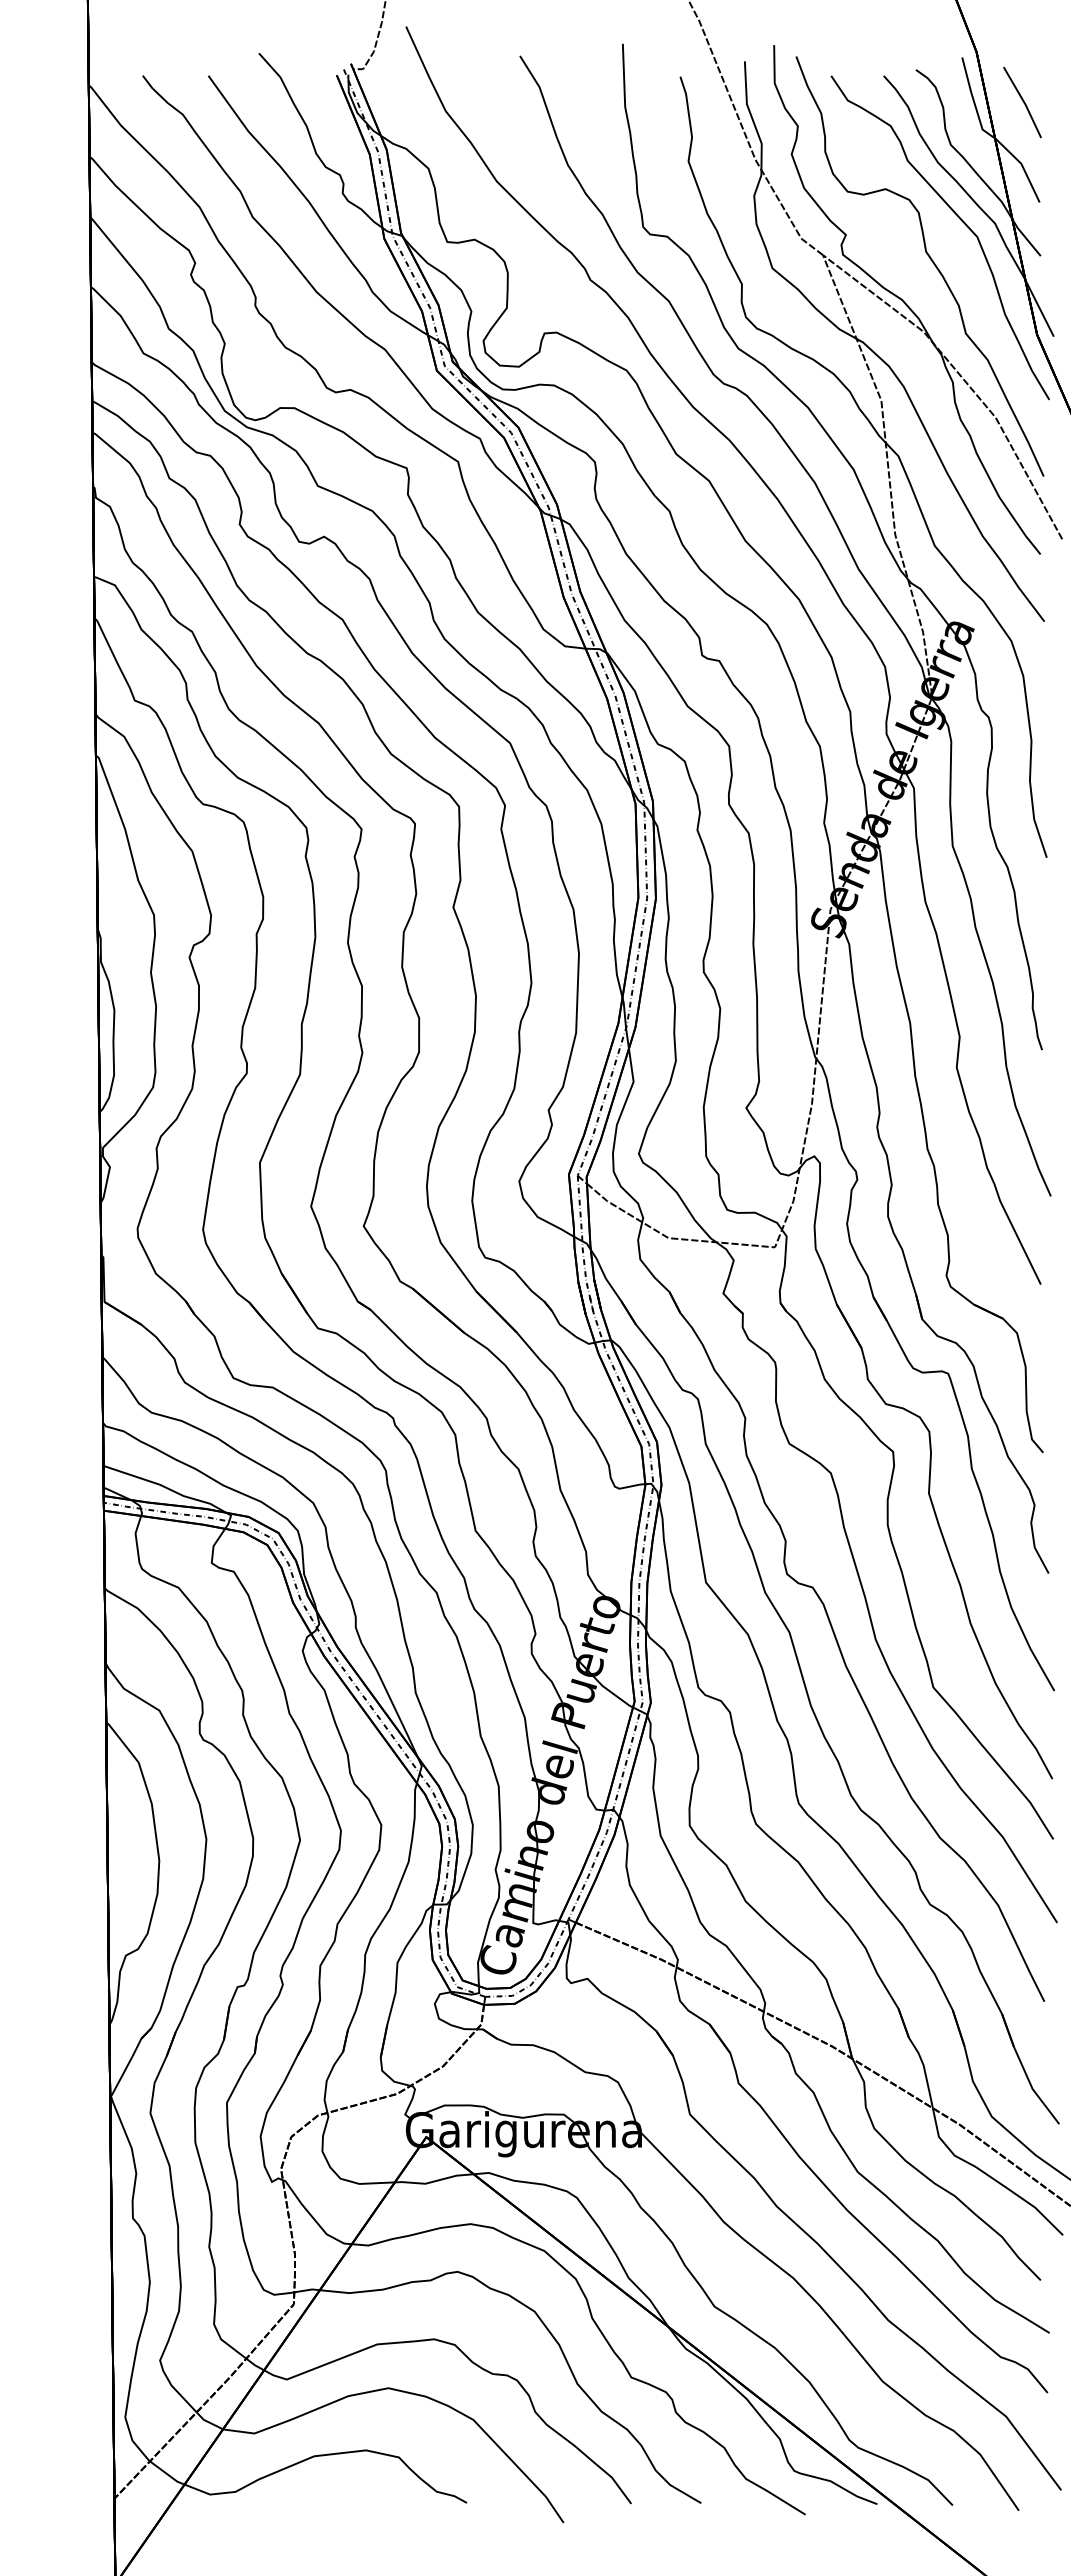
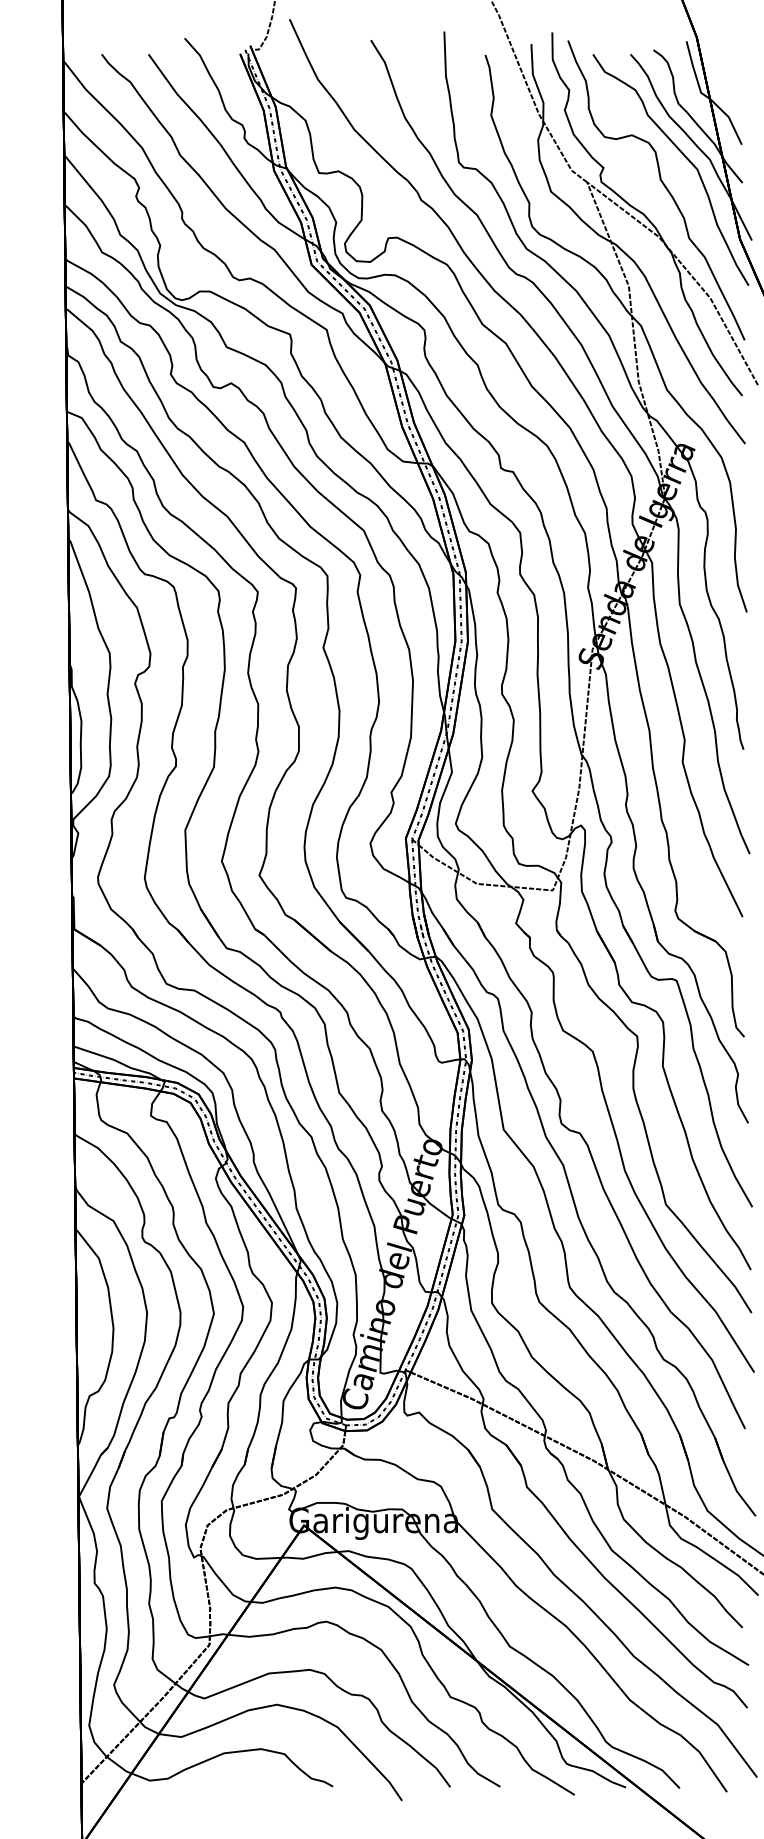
line: (1022, 101) -> (729, 72), removed

